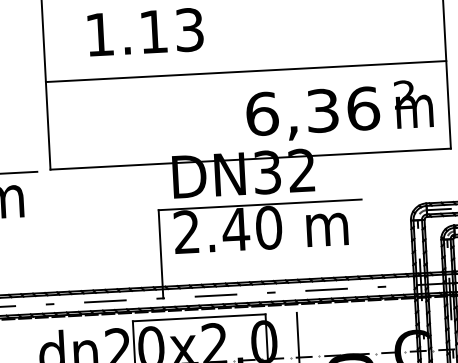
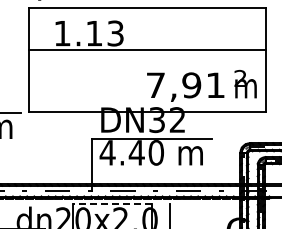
line: (245, 71) -> (147, 49), moved
text: (312, 111) -> (185, 85), 6,36 -> 7,91
text: (186, 231) -> (107, 152), 2.40 -> 4.40
line: (197, 317) -> (111, 203), solid -> dashed

